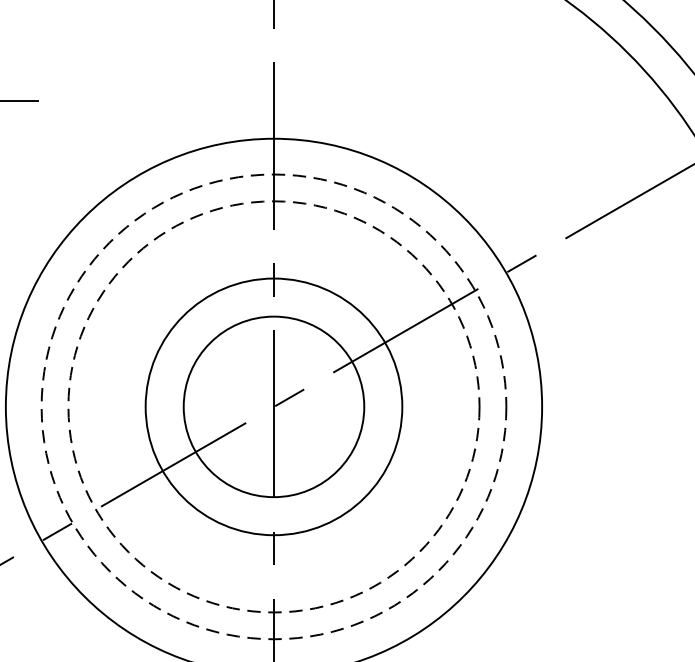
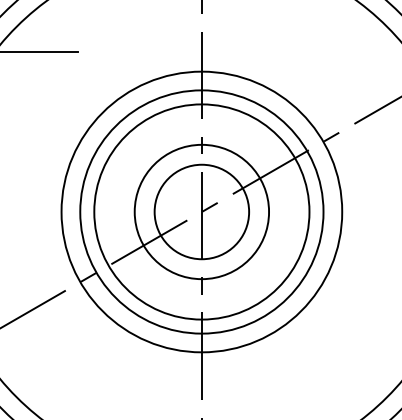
circle: (273, 405) -> (201, 211), dashed -> solid
circle: (273, 405) -> (201, 211), dashed -> solid

